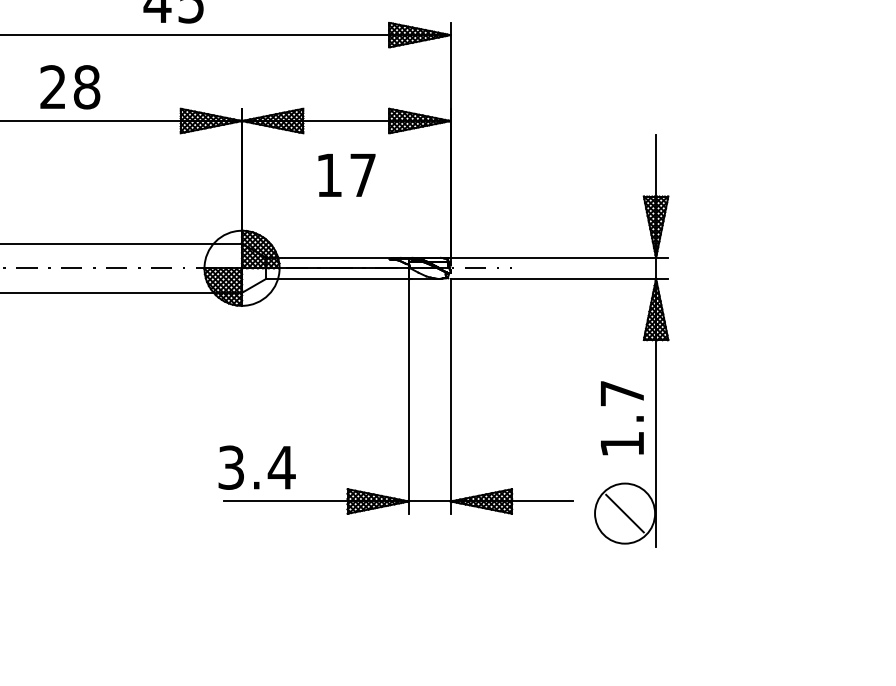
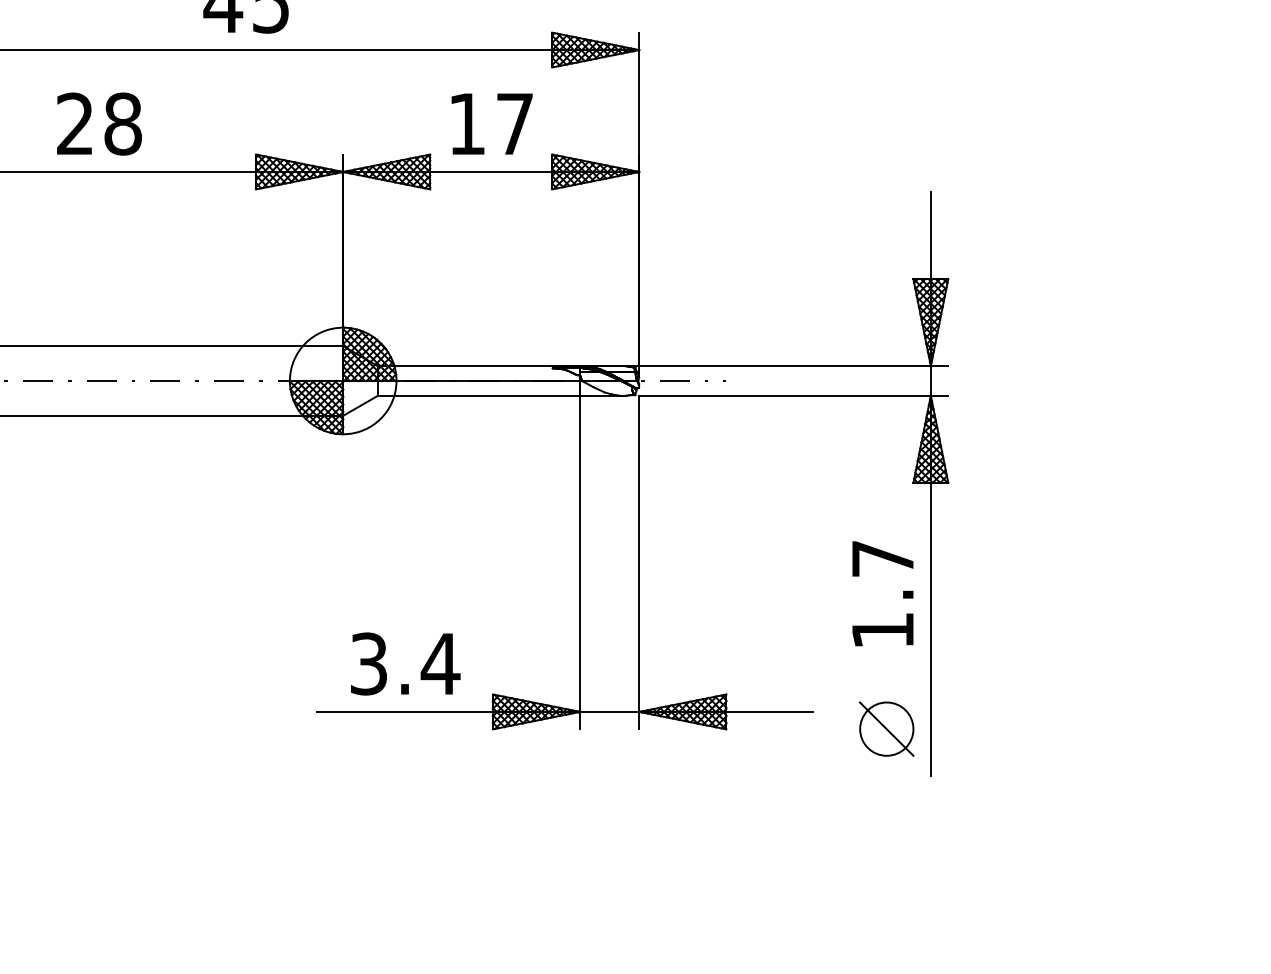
text: (346, 174) -> (491, 123), moved
text: (257, 467) -> (405, 663), moved
circle: (624, 513) -> (886, 728), size x0.62

